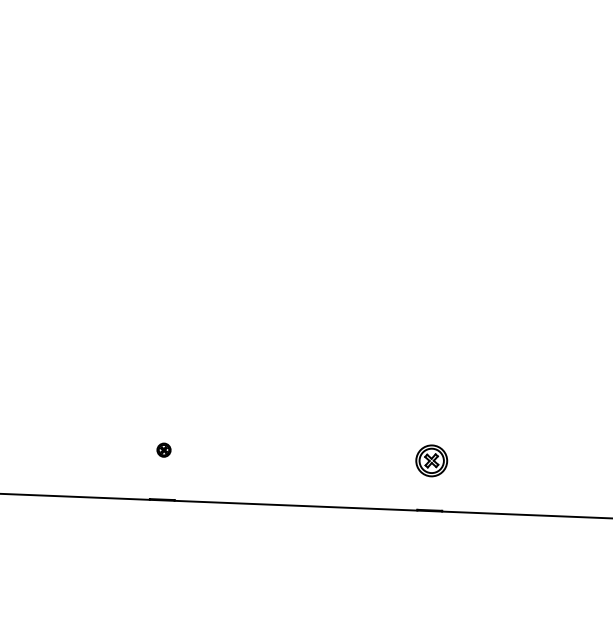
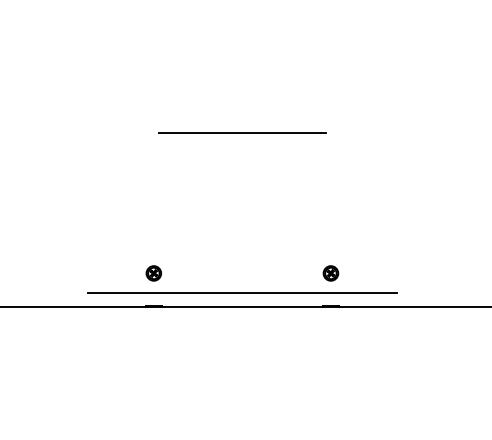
line: (306, 244) -> (242, 133), added
part: (163, 450) -> (153, 273), size x1.67
part: (431, 460) -> (330, 273), size x0.71
line: (296, 485) -> (242, 293), added

